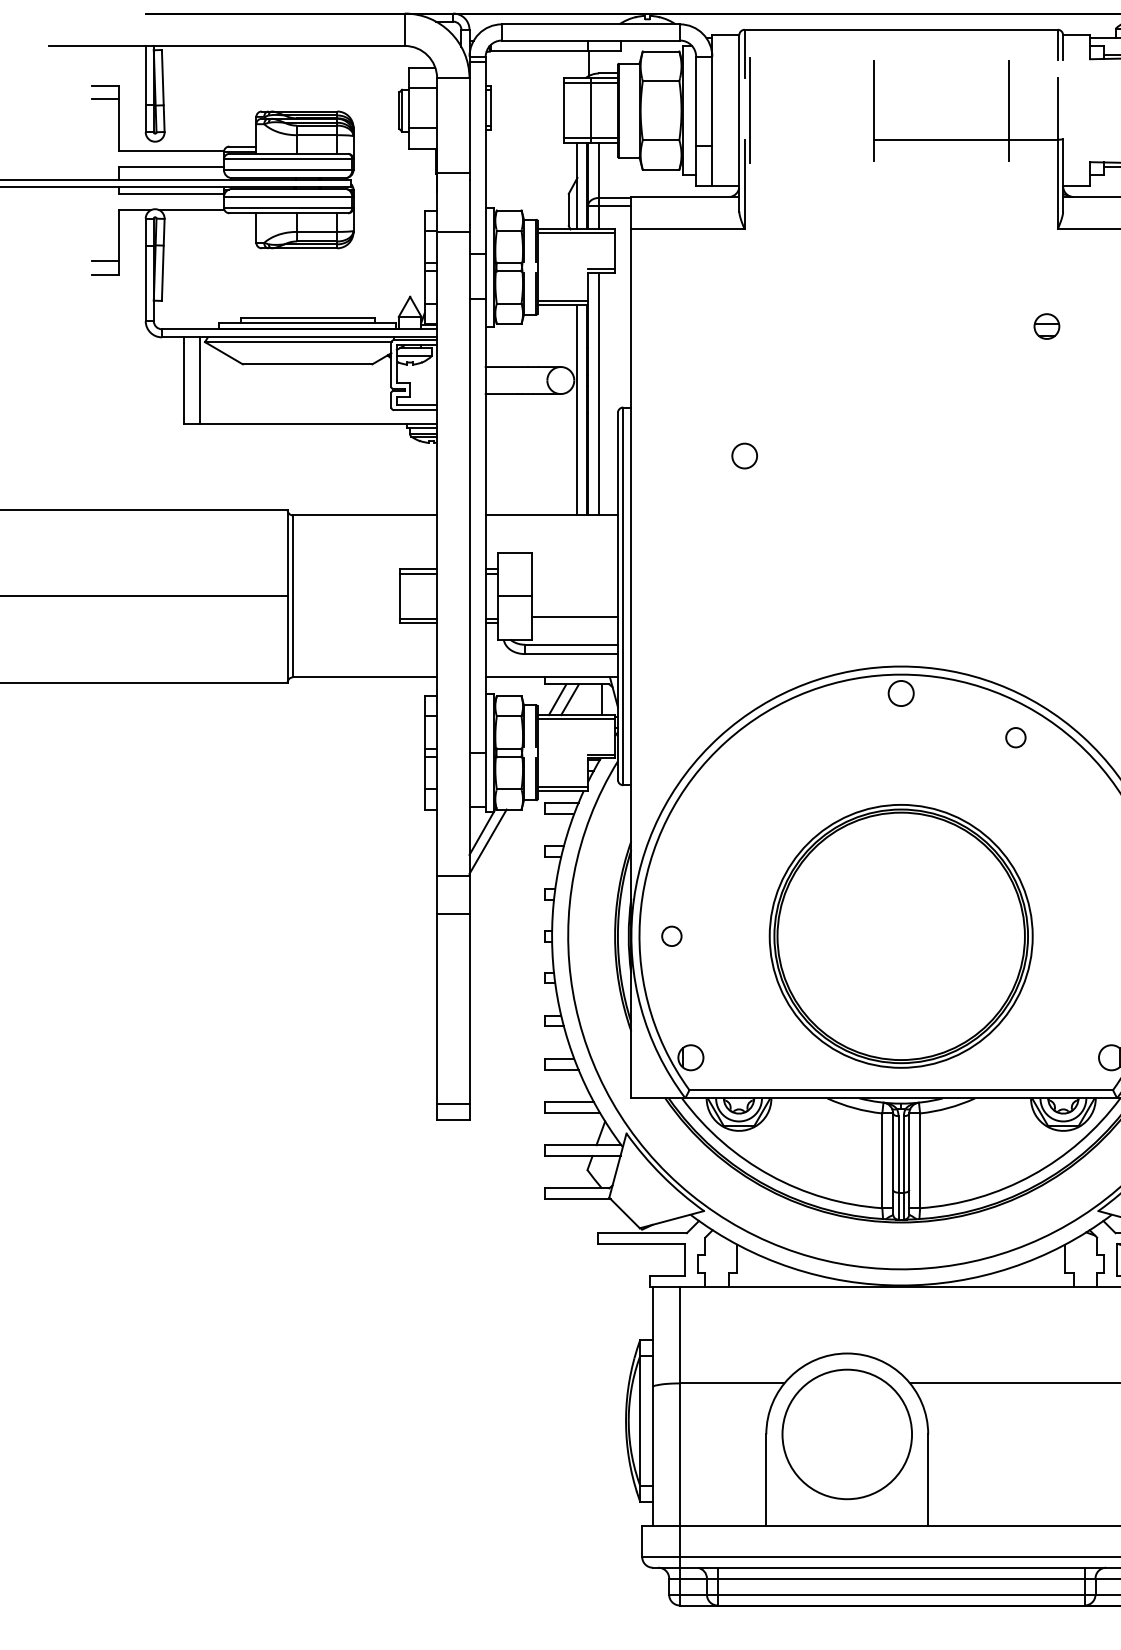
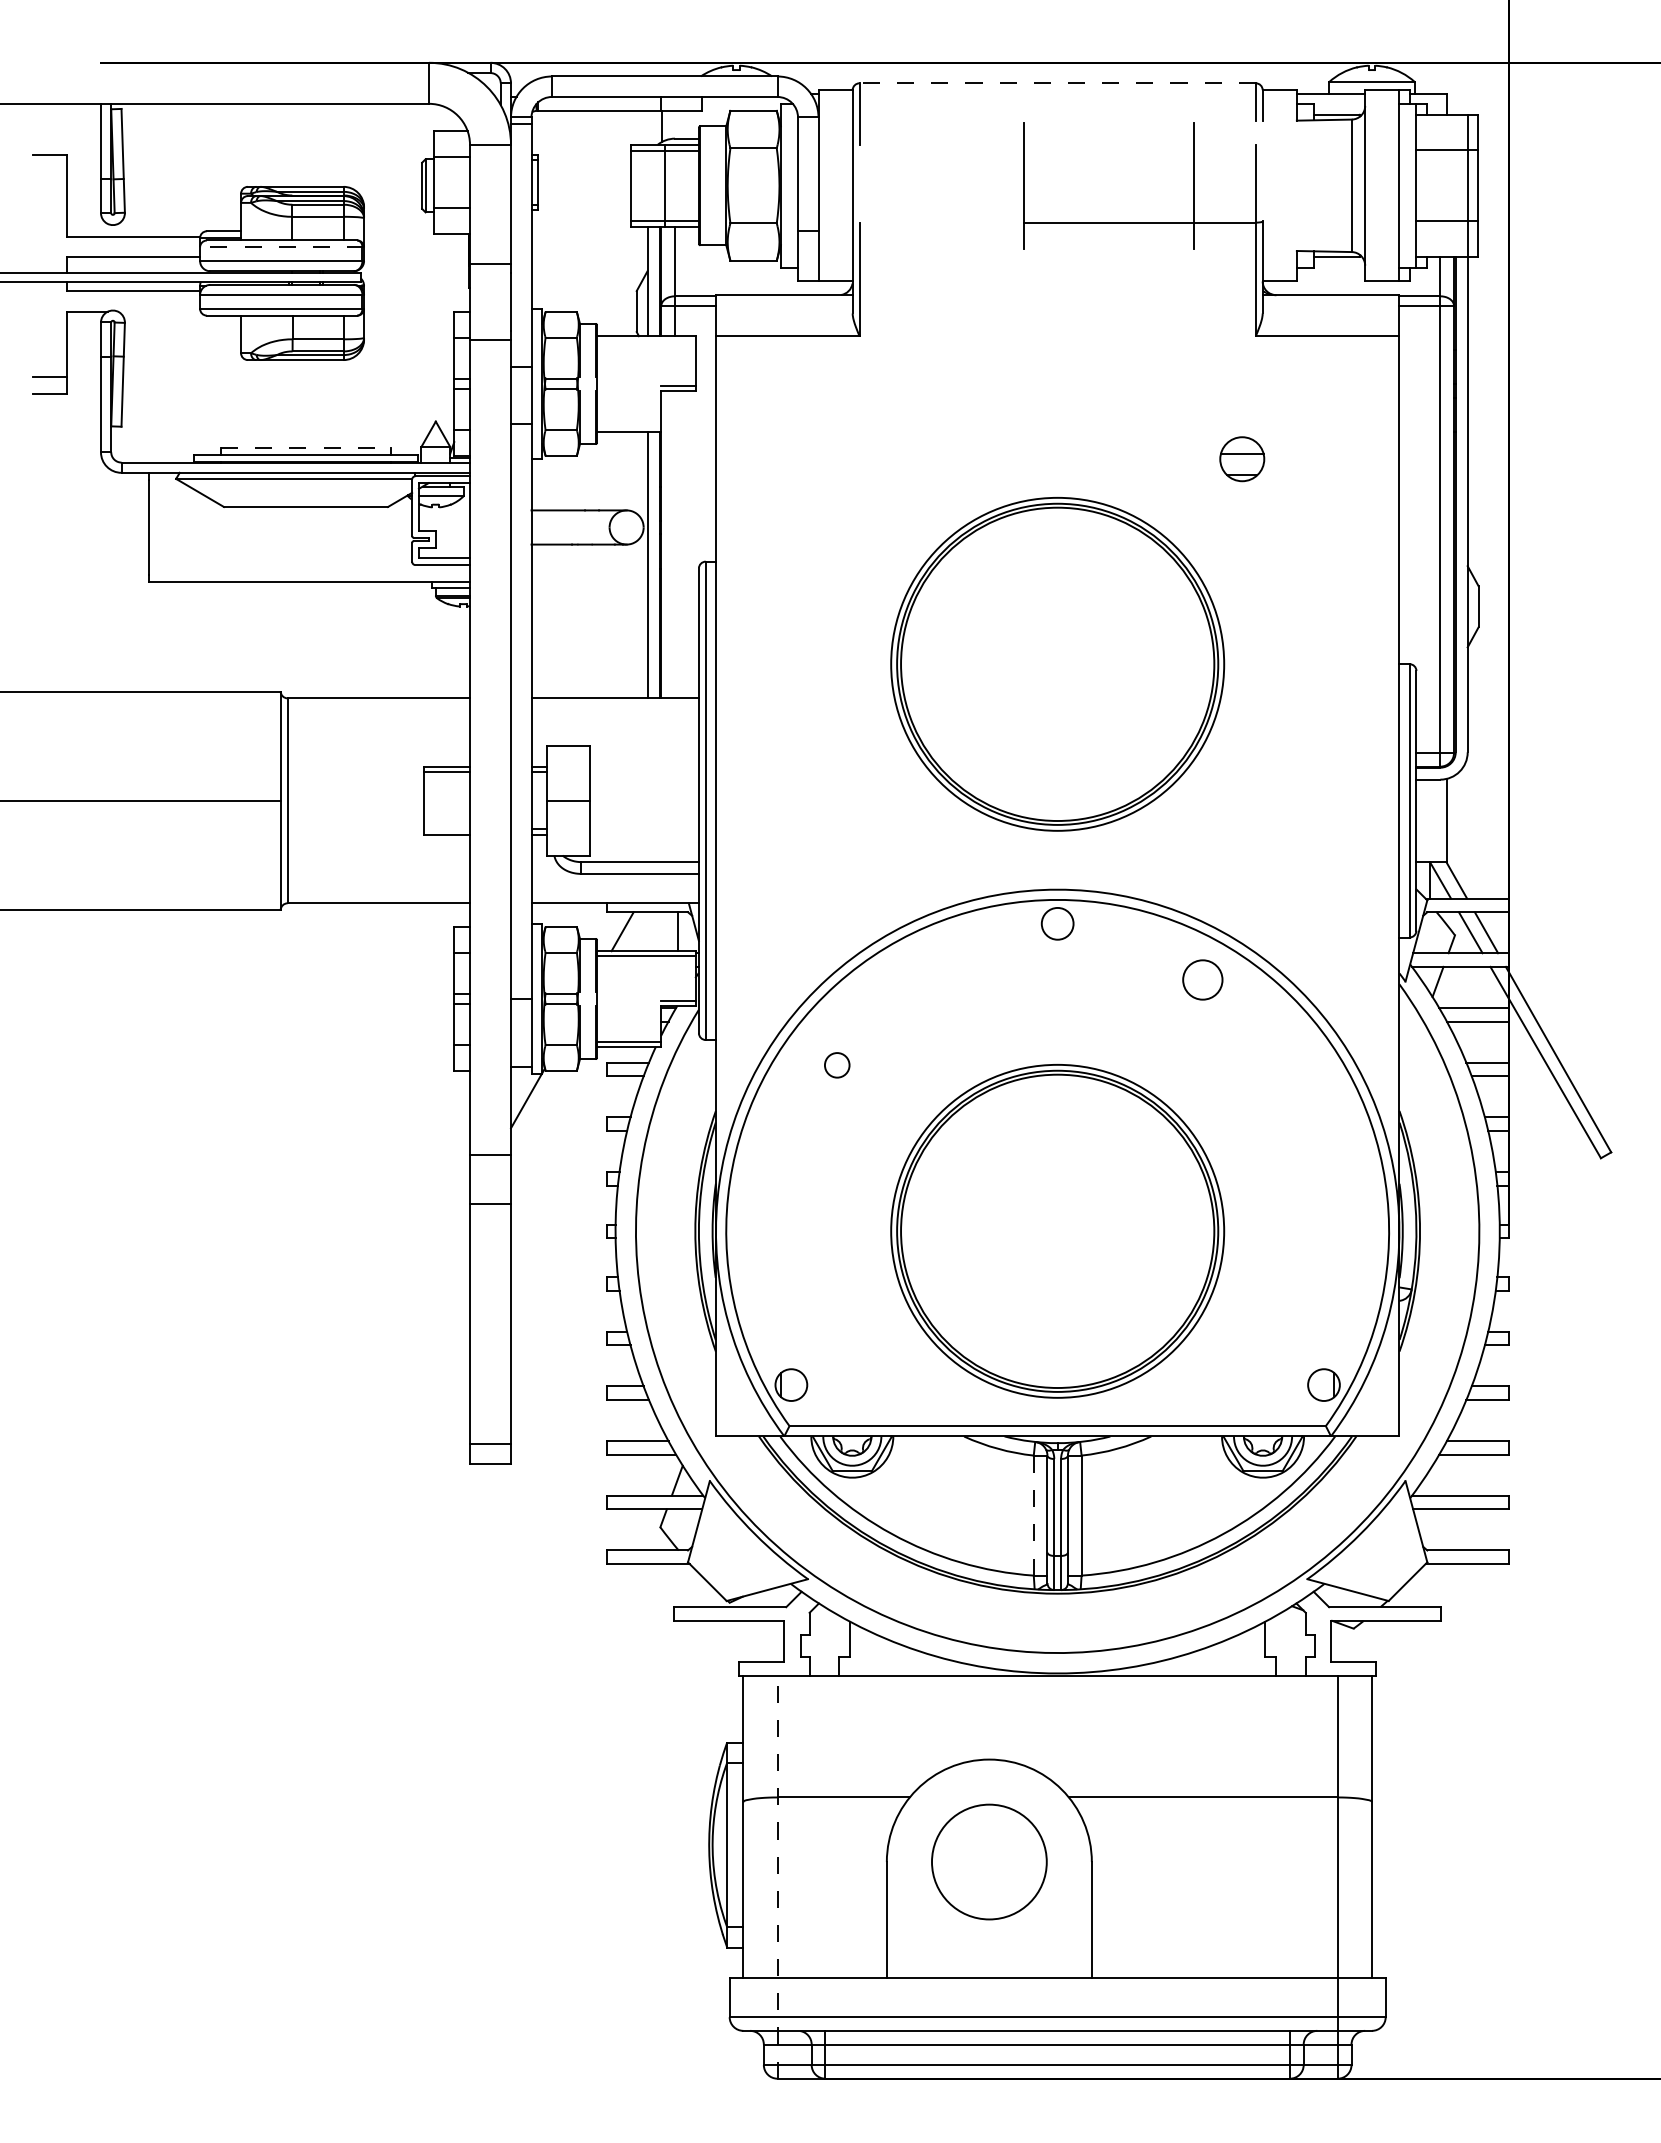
line: (901, 29) -> (1057, 83), solid -> dashed
line: (105, 99) -> (49, 171), removed
line: (750, 110) -> (866, 185), removed
line: (288, 159) -> (281, 247), solid -> dashed
line: (191, 209) -> (159, 311), removed
line: (576, 232) -> (646, 340), removed
line: (563, 301) -> (629, 427), removed
line: (308, 318) -> (306, 448), solid -> dashed
part: (1046, 326) -> (1241, 458), size x1.4
line: (199, 380) -> (169, 527), removed
line: (599, 393) -> (675, 544), removed
circle: (744, 455) -> (859, 622), removed
part: (901, 488) -> (1057, 664), added
line: (574, 616) -> (644, 826), removed
line: (418, 619) -> (446, 829), removed
line: (570, 699) -> (638, 931), removed
circle: (1015, 737) -> (1202, 979), size x1.6
line: (488, 841) -> (534, 1111), removed
circle: (672, 936) -> (837, 1065), moved
line: (882, 1160) -> (1033, 1515), solid -> dashed
circle: (847, 1433) -> (989, 1861), size x0.7
line: (679, 1446) -> (777, 1877), solid -> dashed

